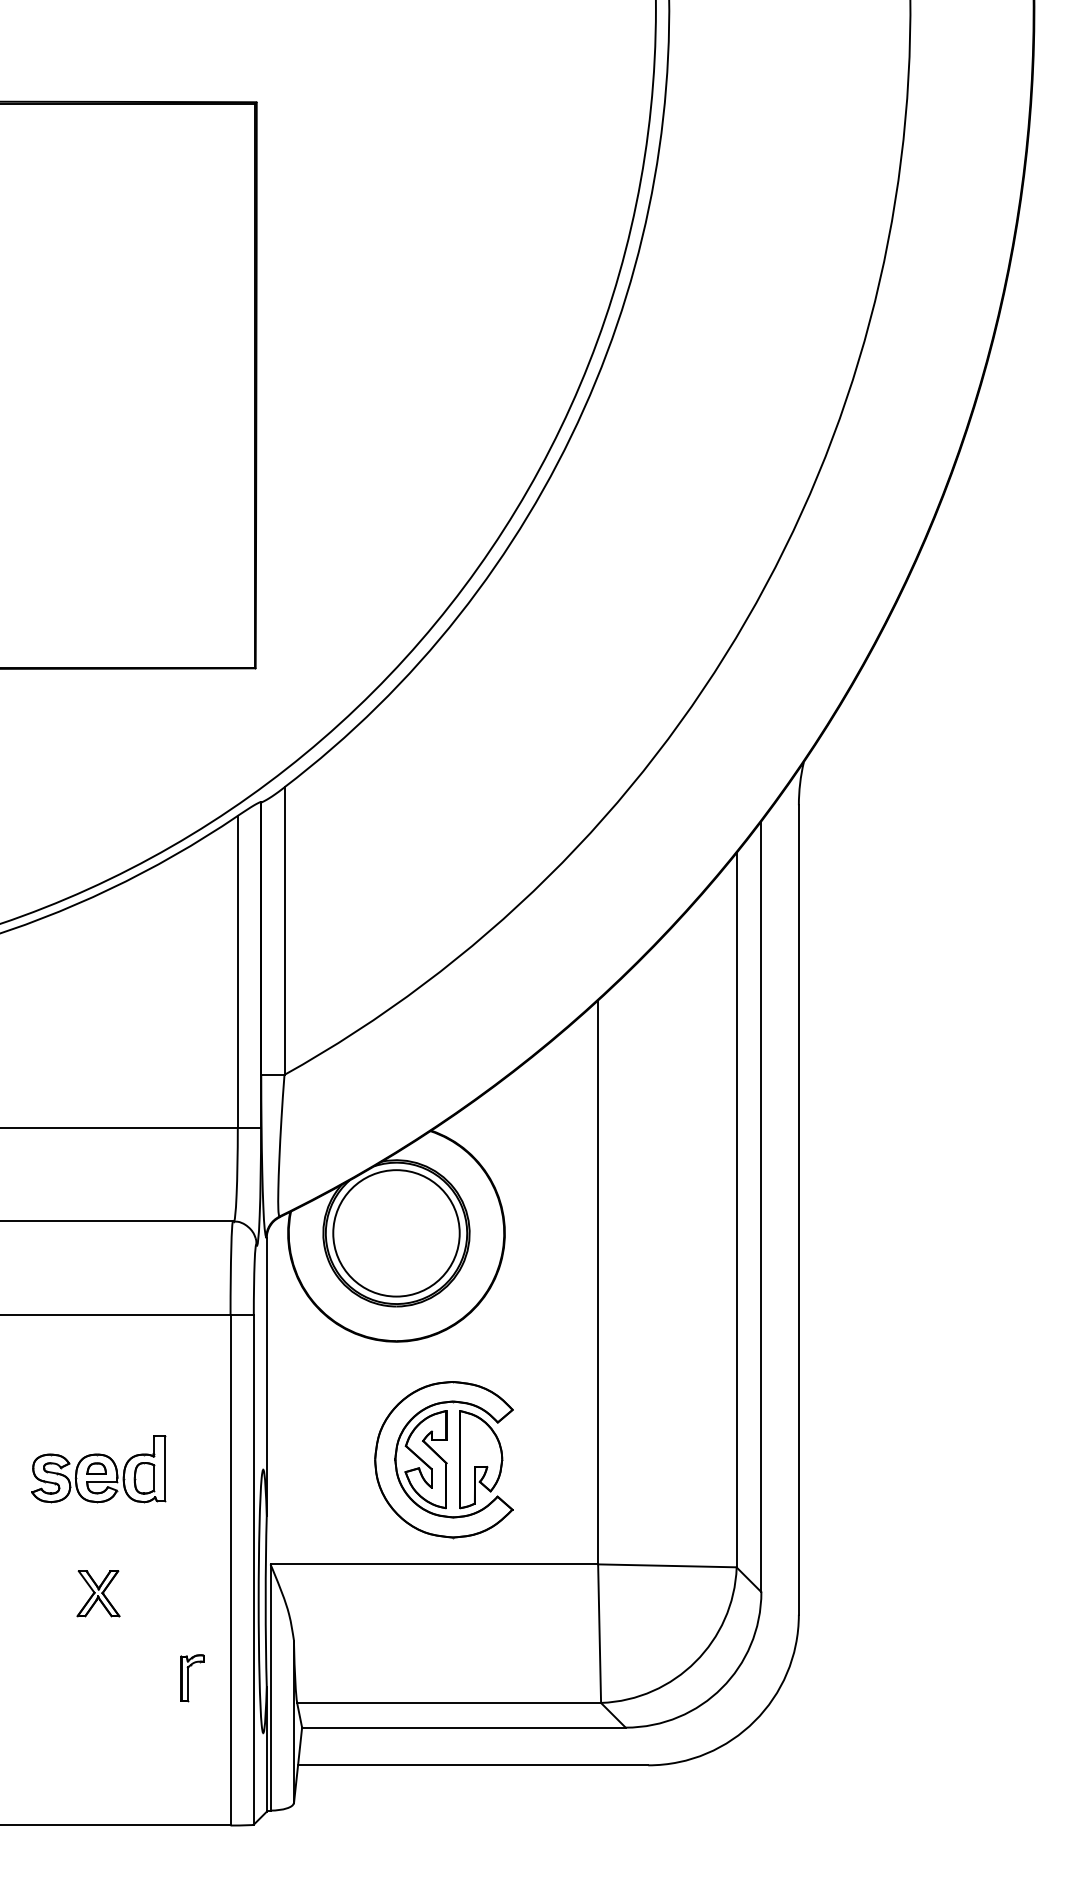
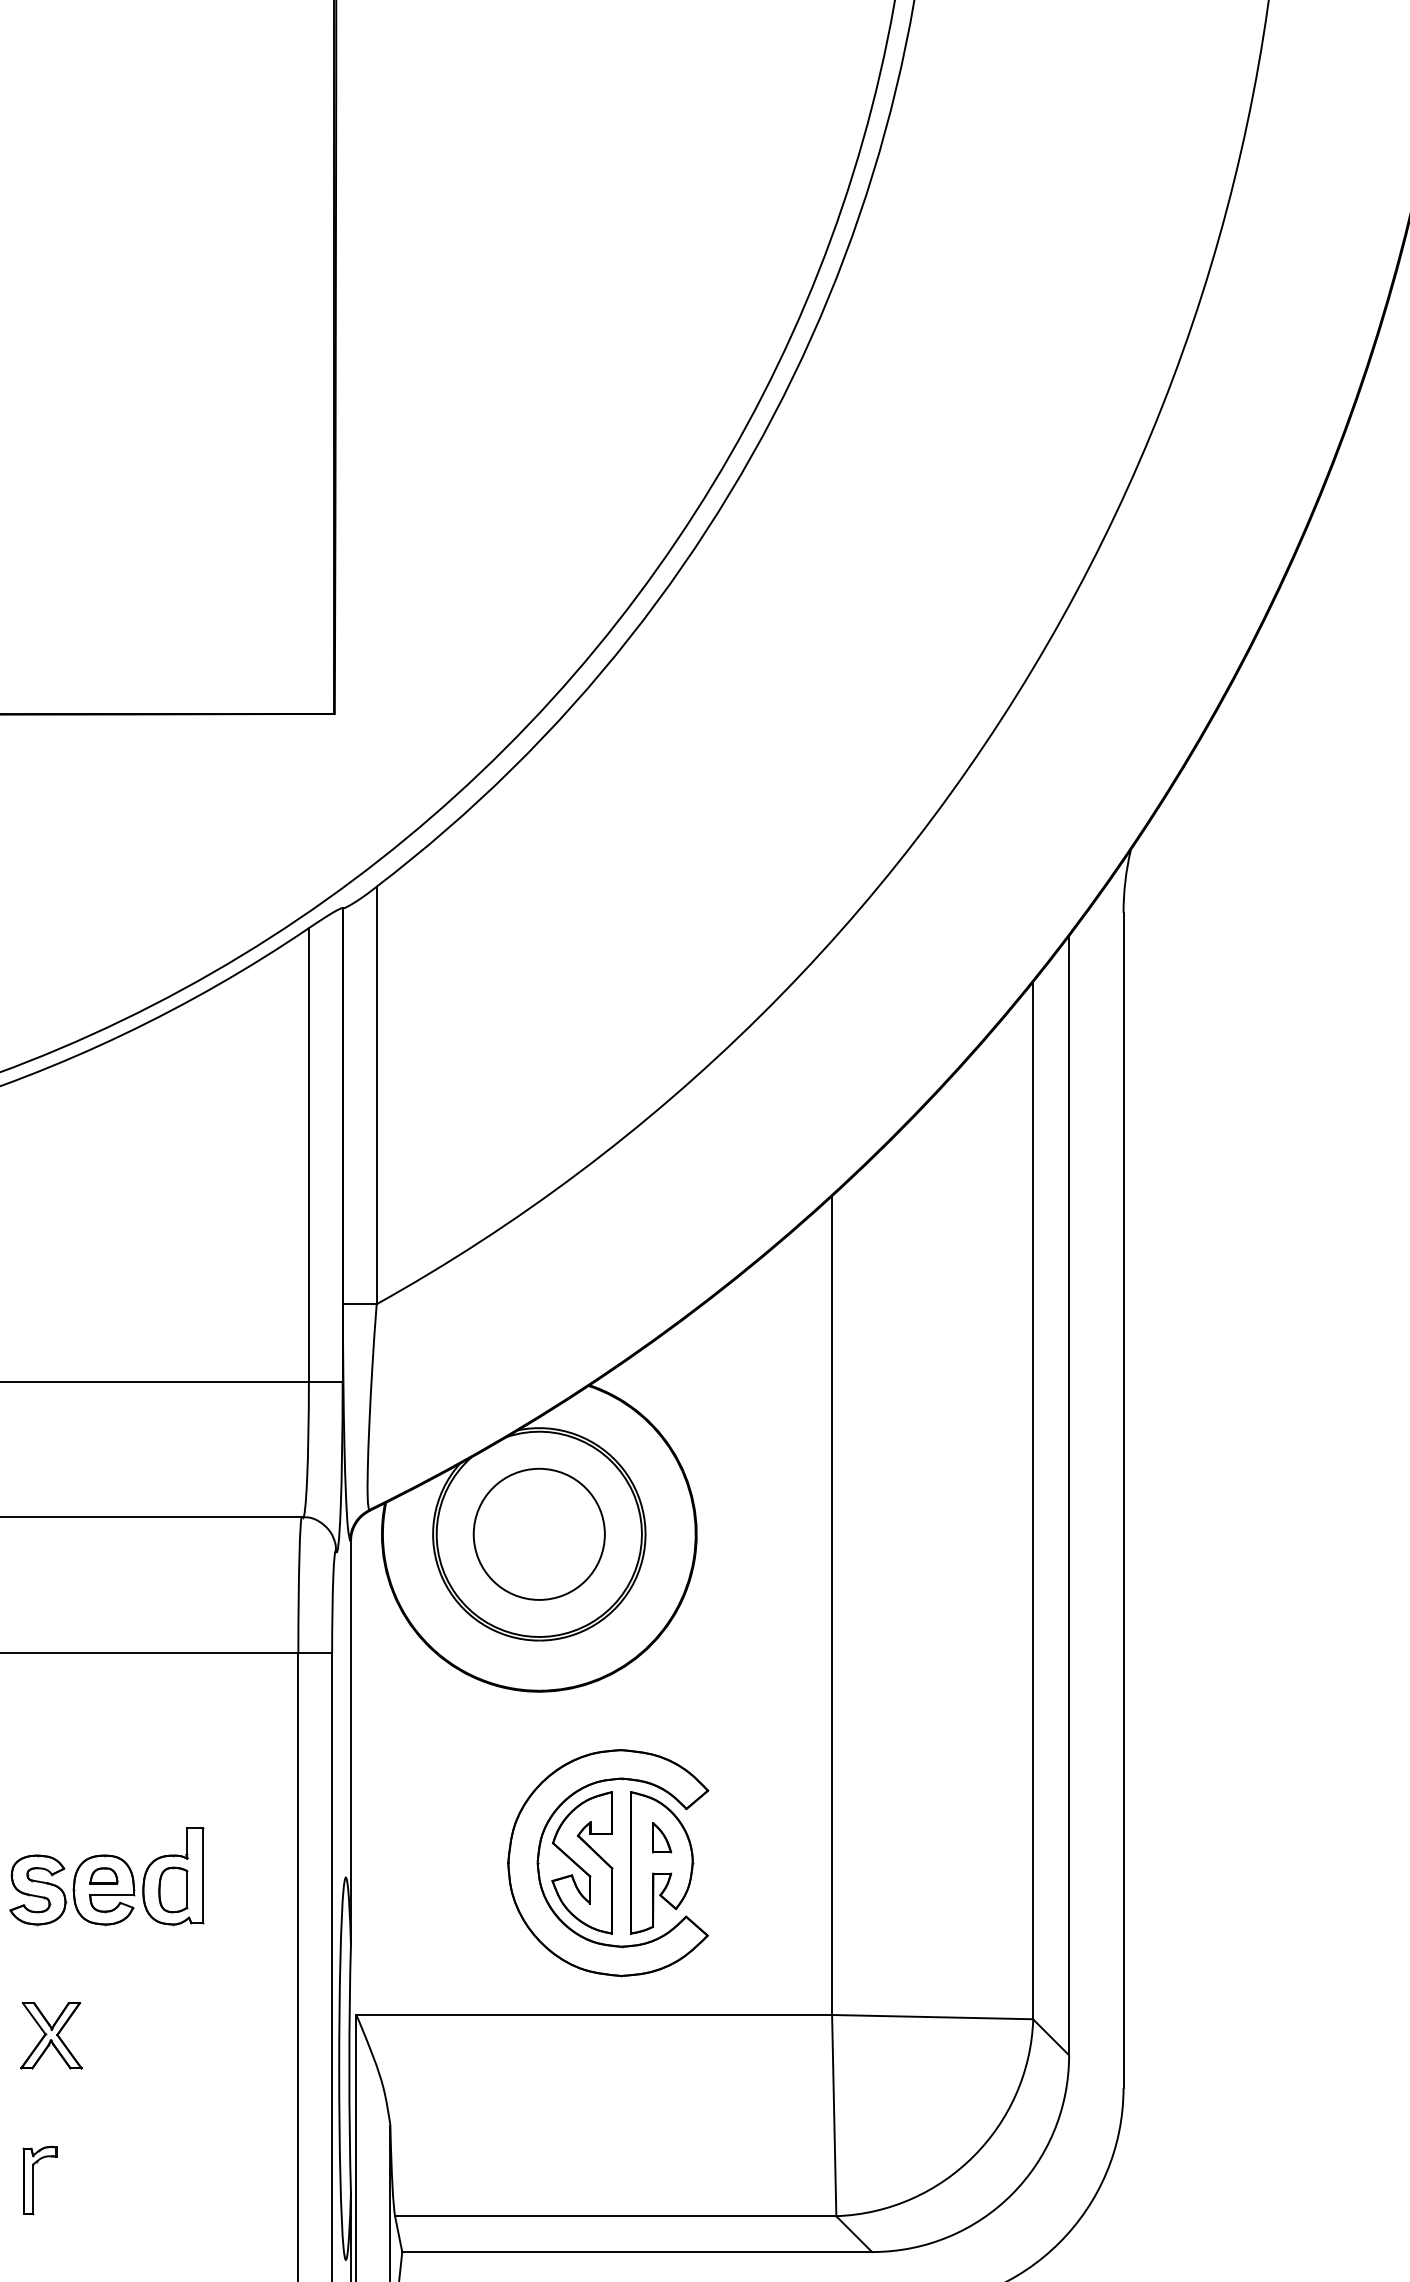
circle: (396, 1233) -> (539, 1534), size x0.71
part: (480, 1442) -> (661, 1838), added
part: (98, 1593) -> (51, 2035), moved
part: (192, 1678) -> (39, 2180), moved

